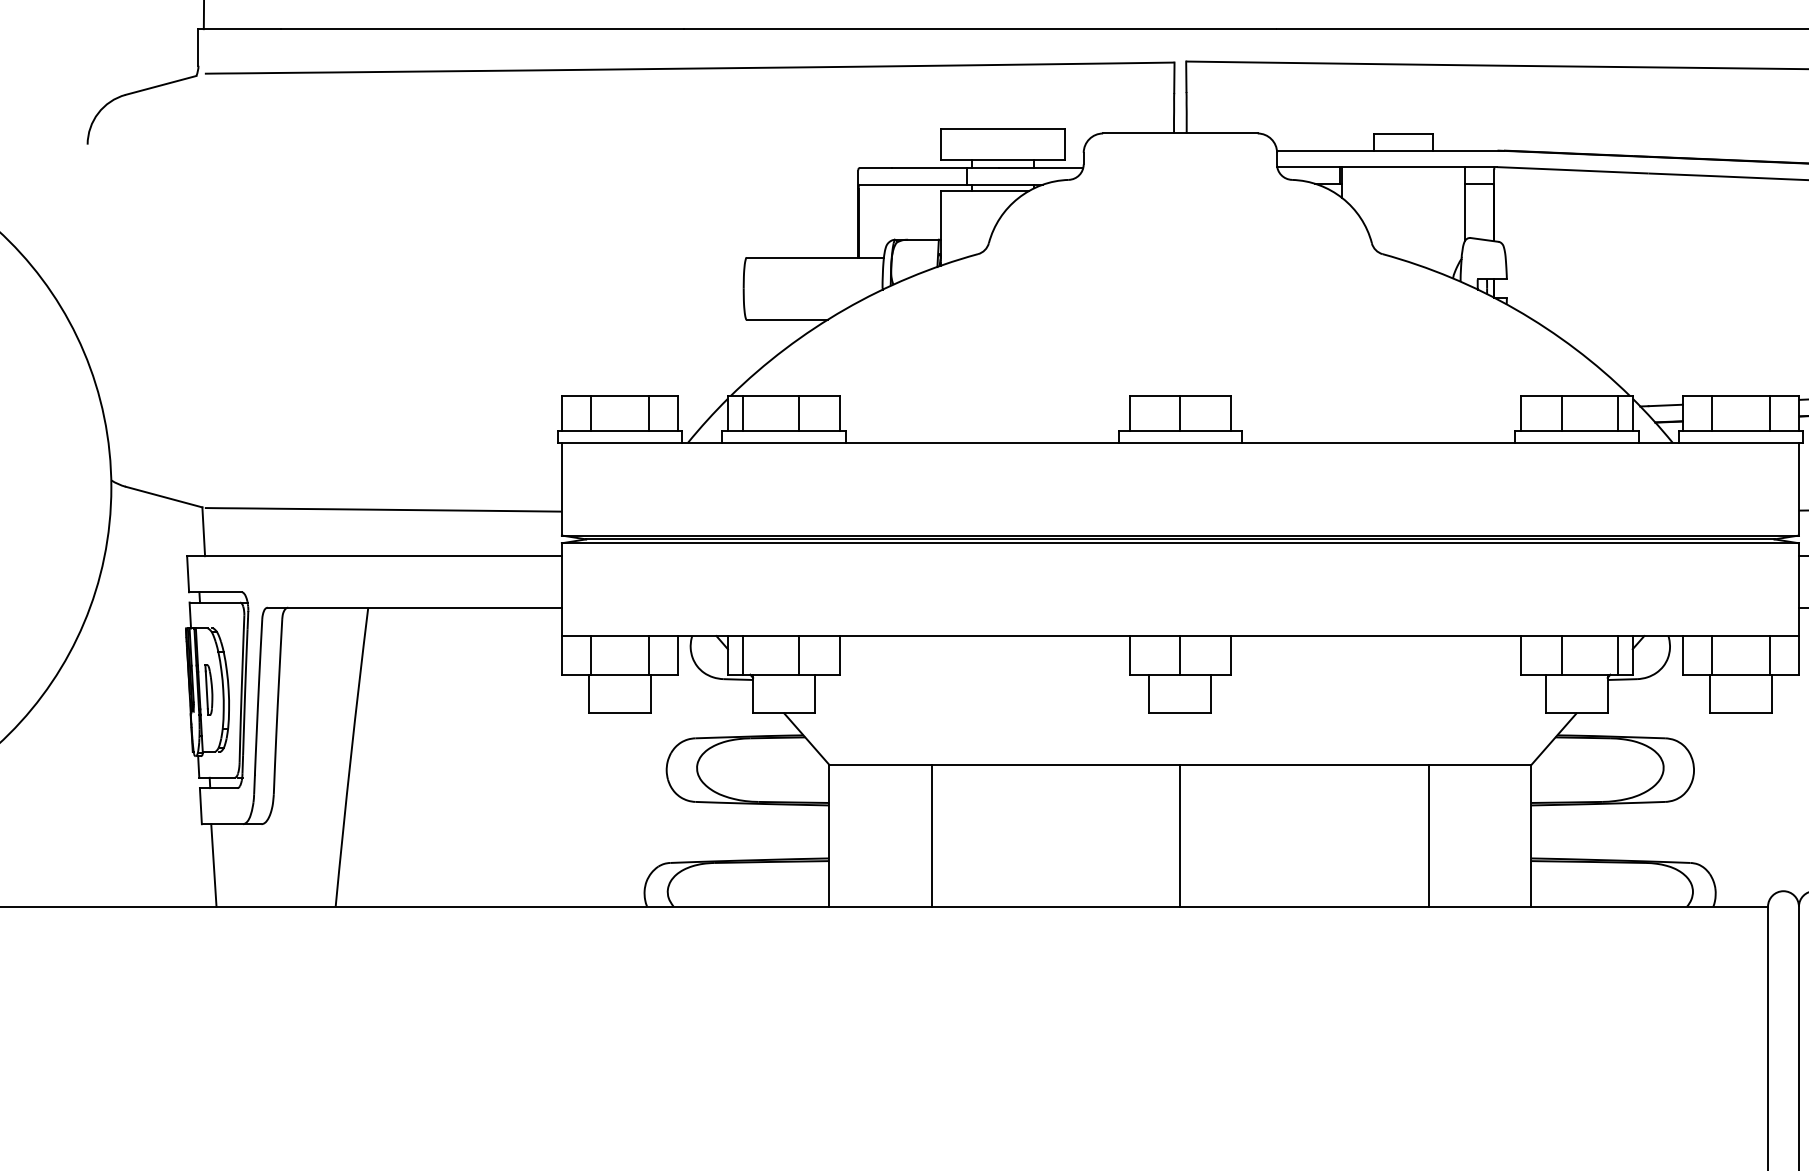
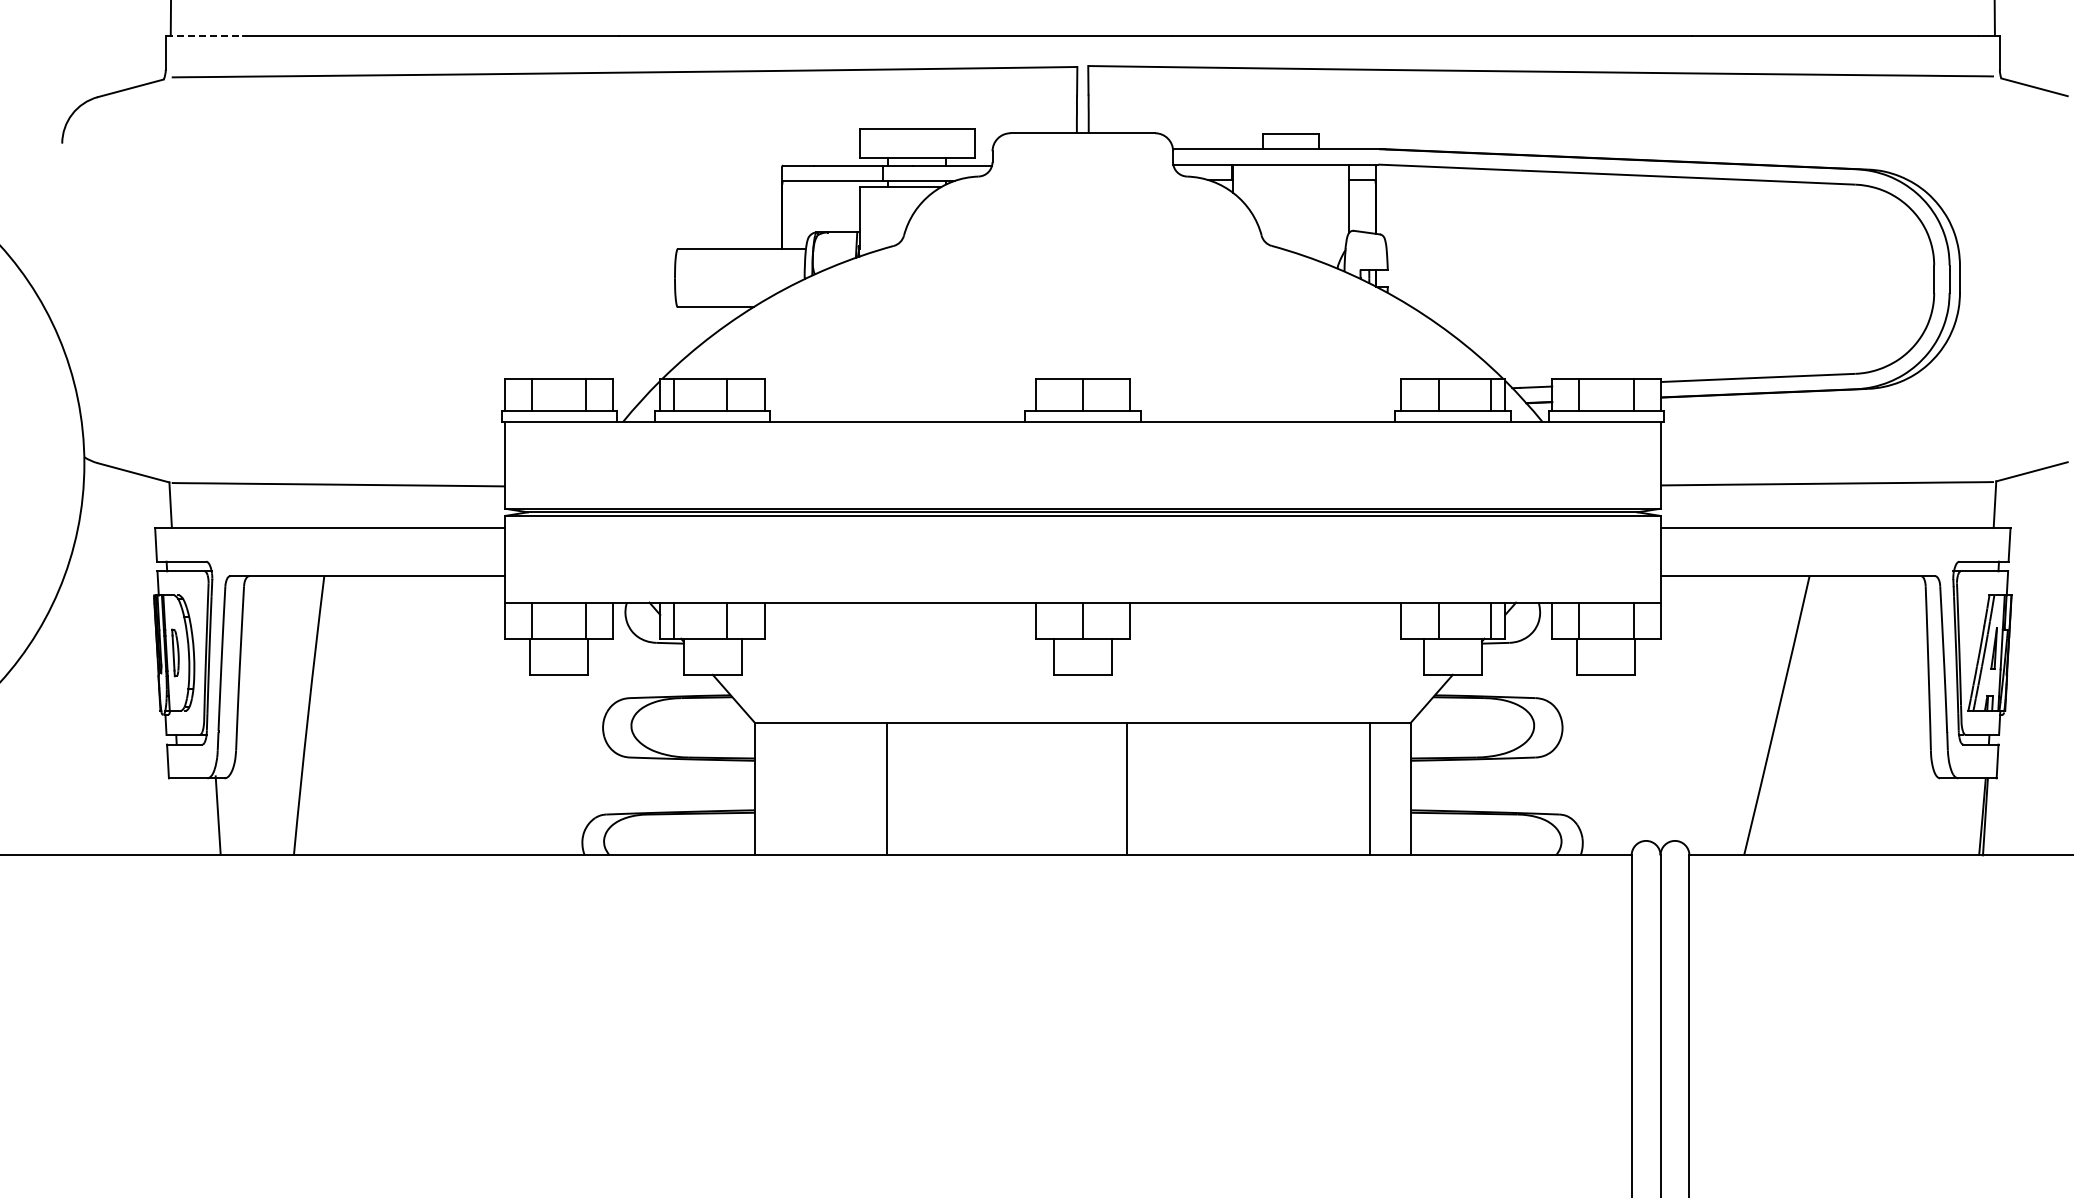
line: (239, 28) -> (204, 35), solid -> dashed
line: (932, 835) -> (887, 788), moved
line: (1180, 835) -> (1126, 788), moved
line: (1428, 835) -> (1369, 788), moved
line: (213, 865) -> (217, 814), moved

